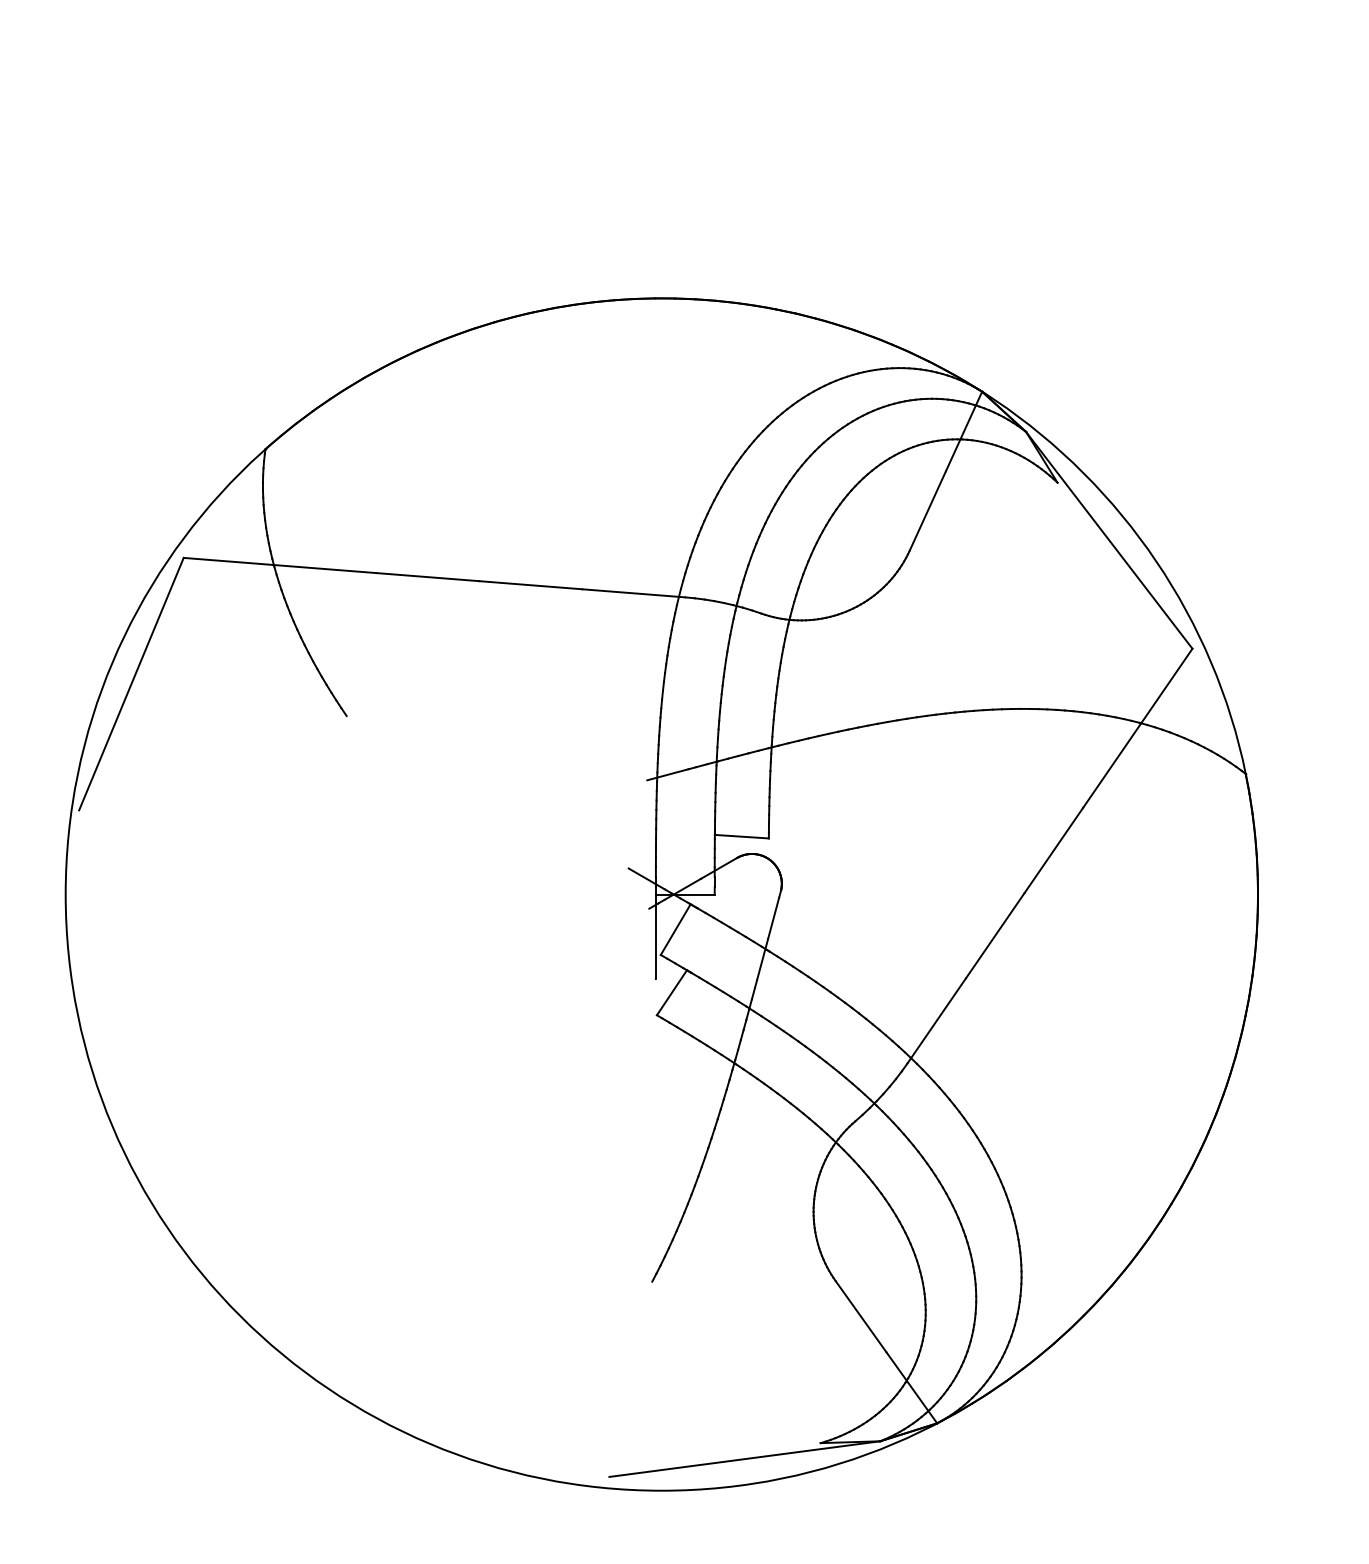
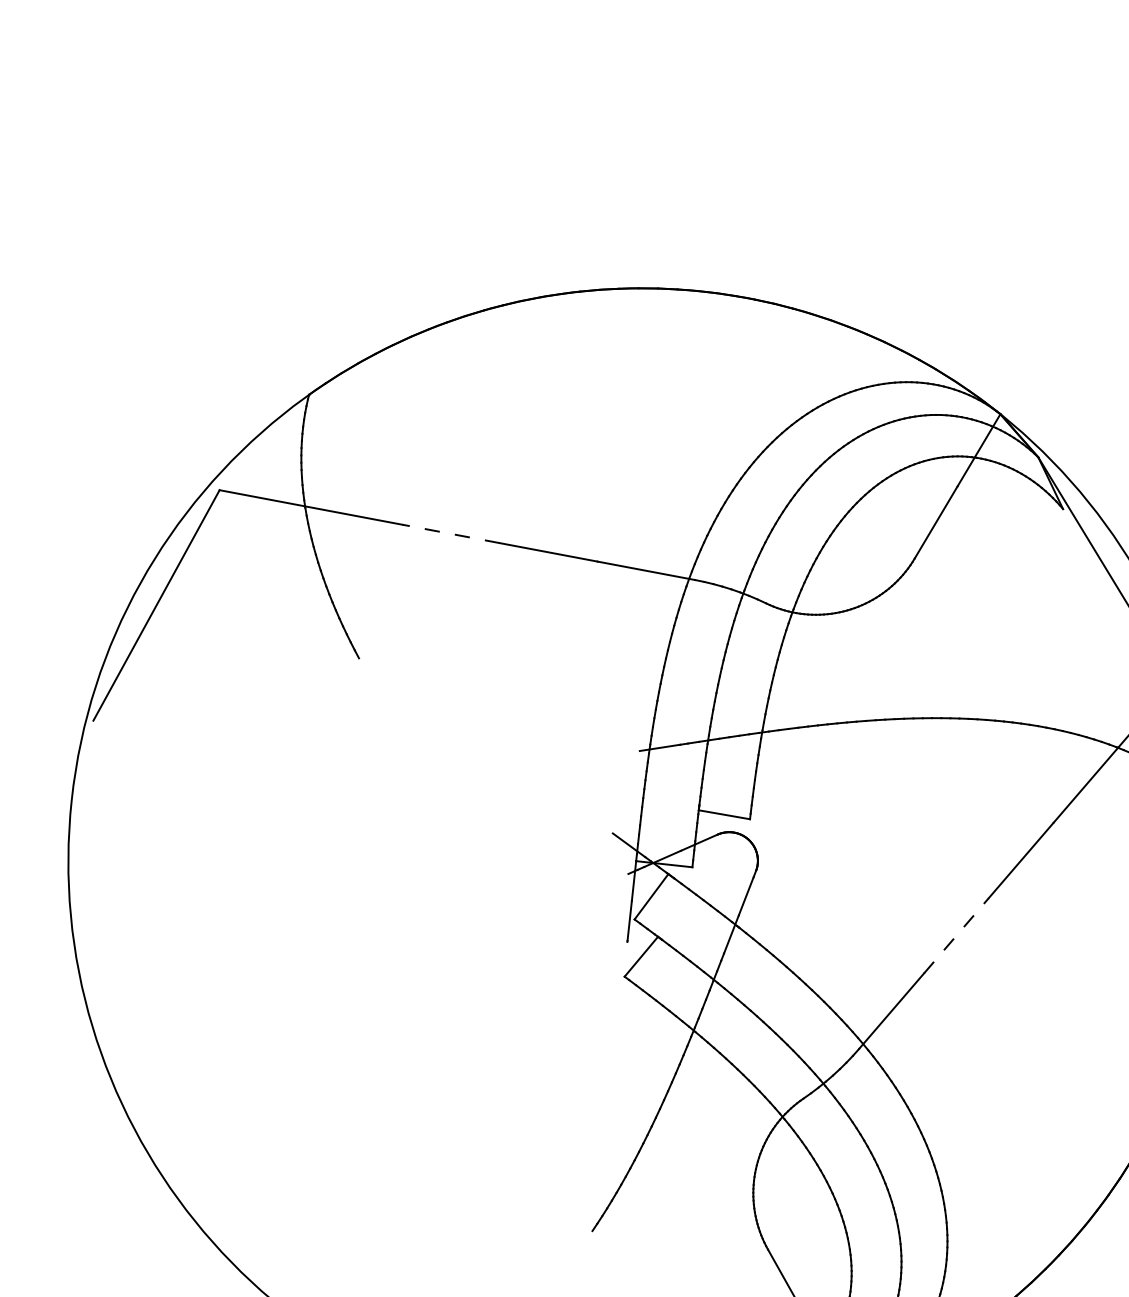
line: (427, 577) -> (450, 534), solid -> dashed
line: (995, 935) -> (956, 935), solid -> dashed

